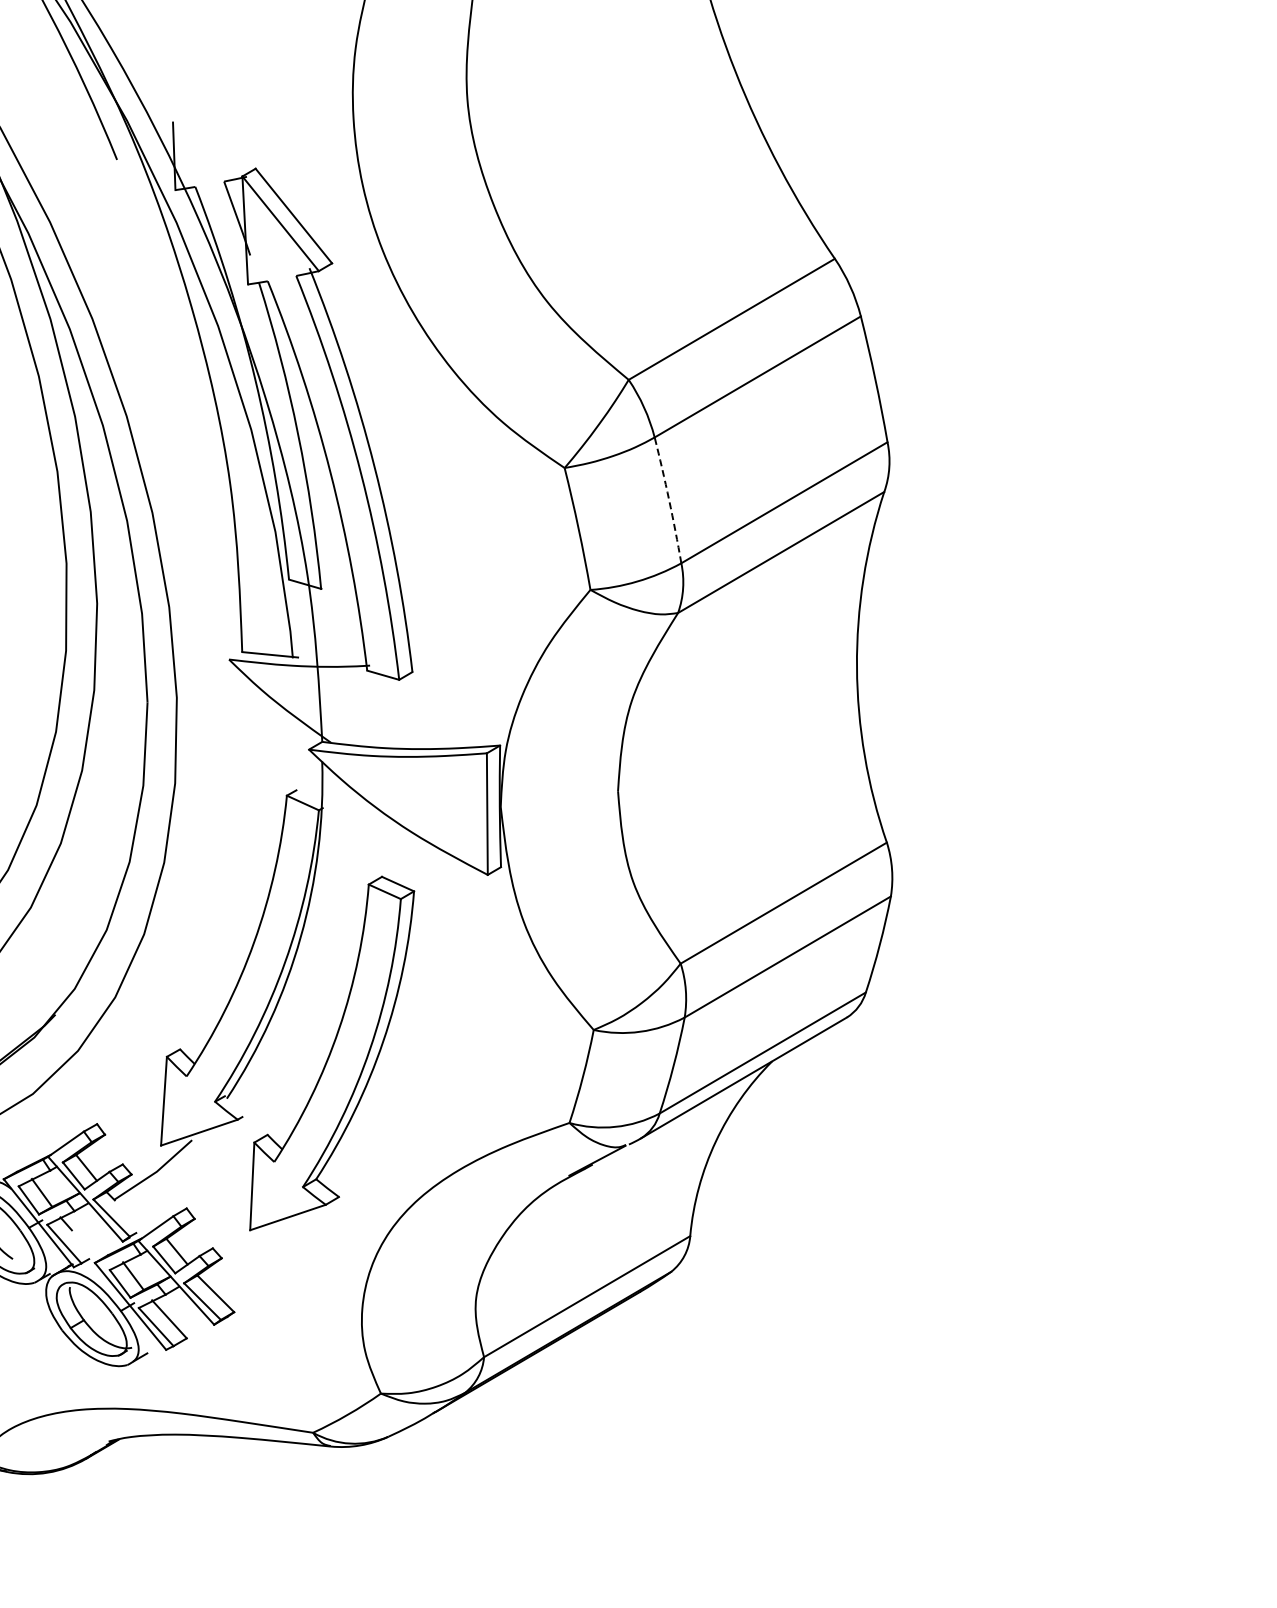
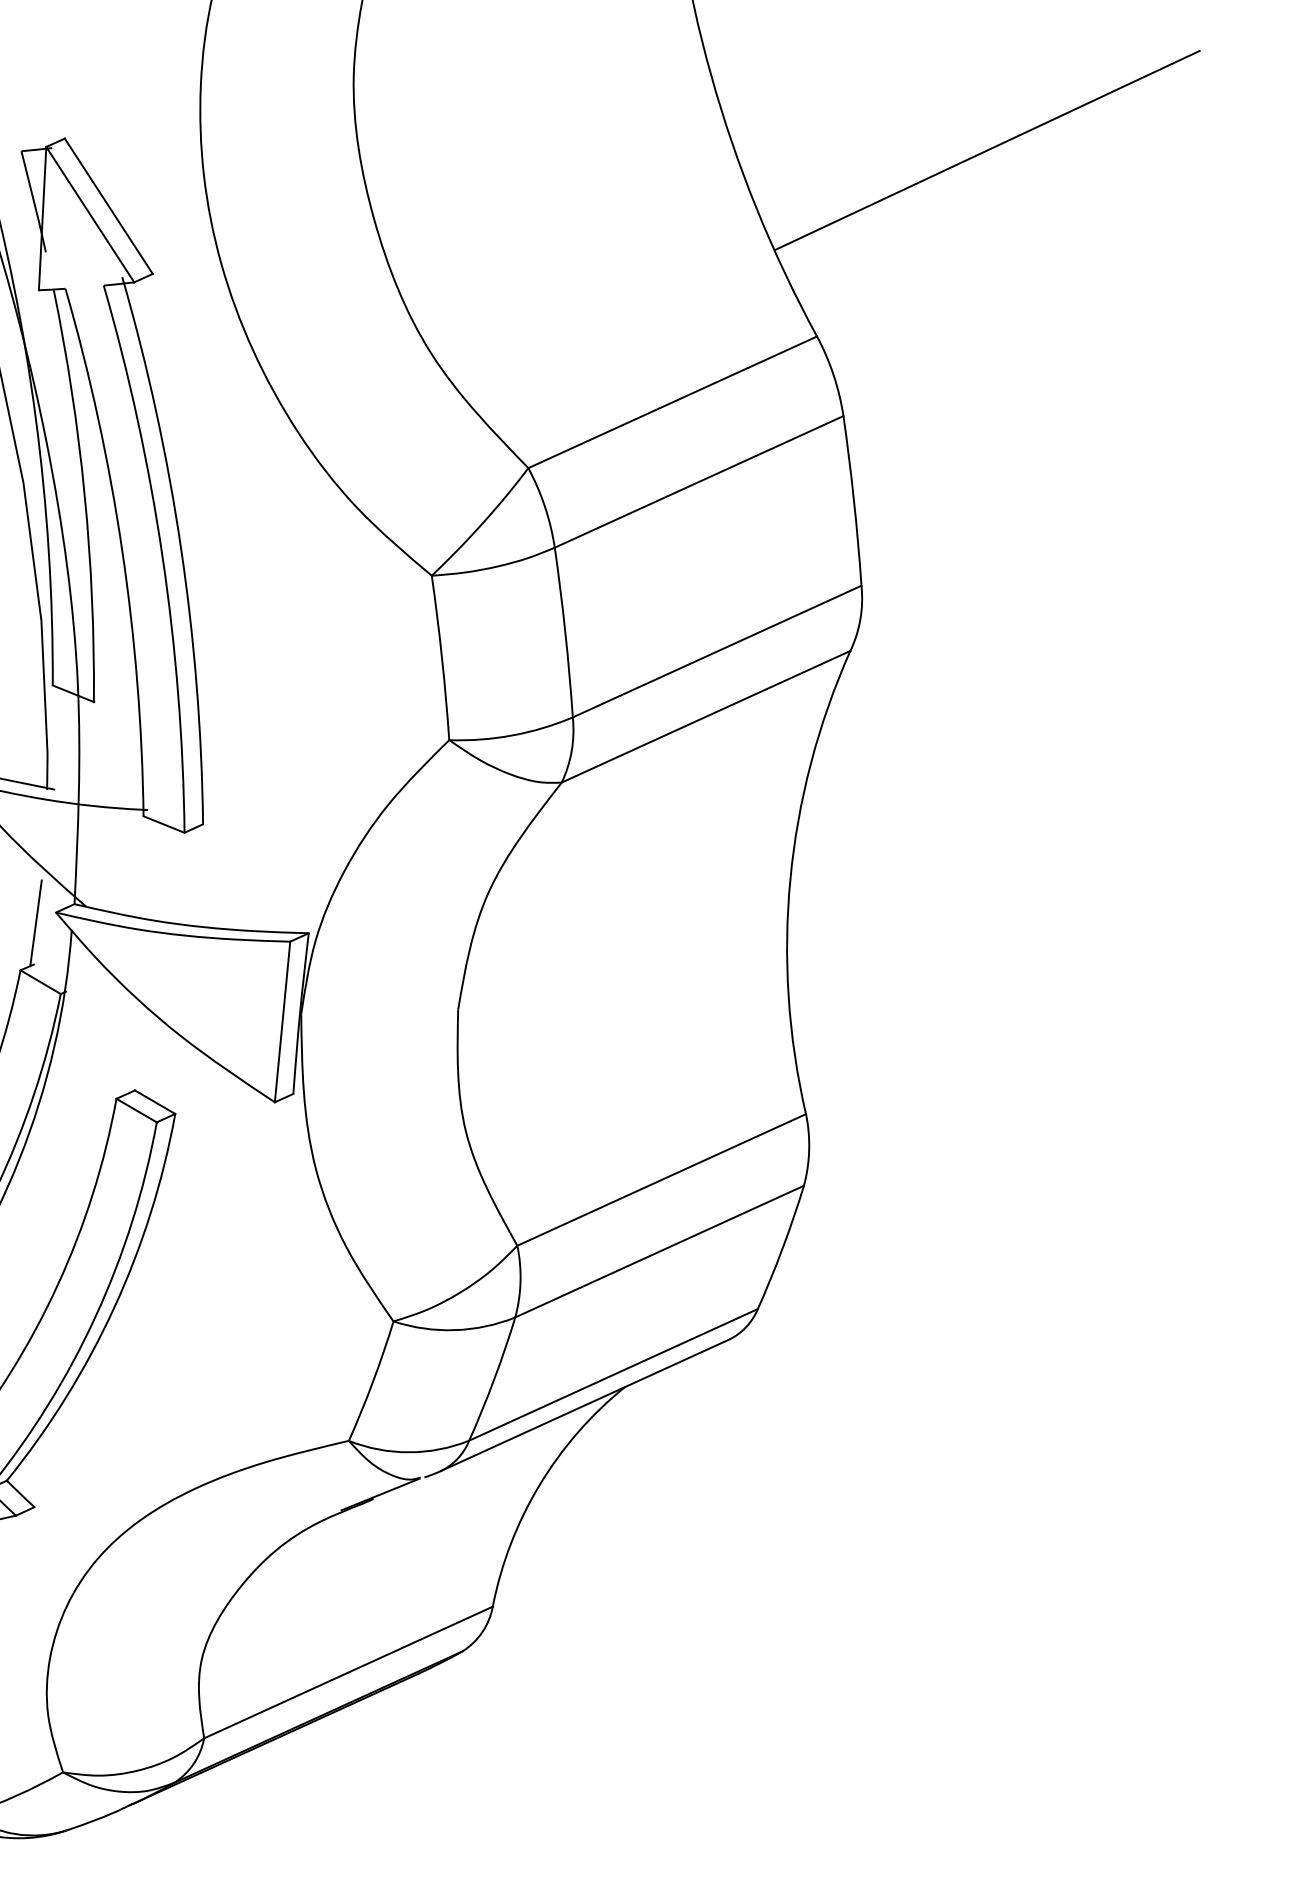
line: (947, 106) -> (986, 150), added
arc: (669, 500) -> (565, 632), dashed -> solid
line: (294, 758) -> (35, 922), added

